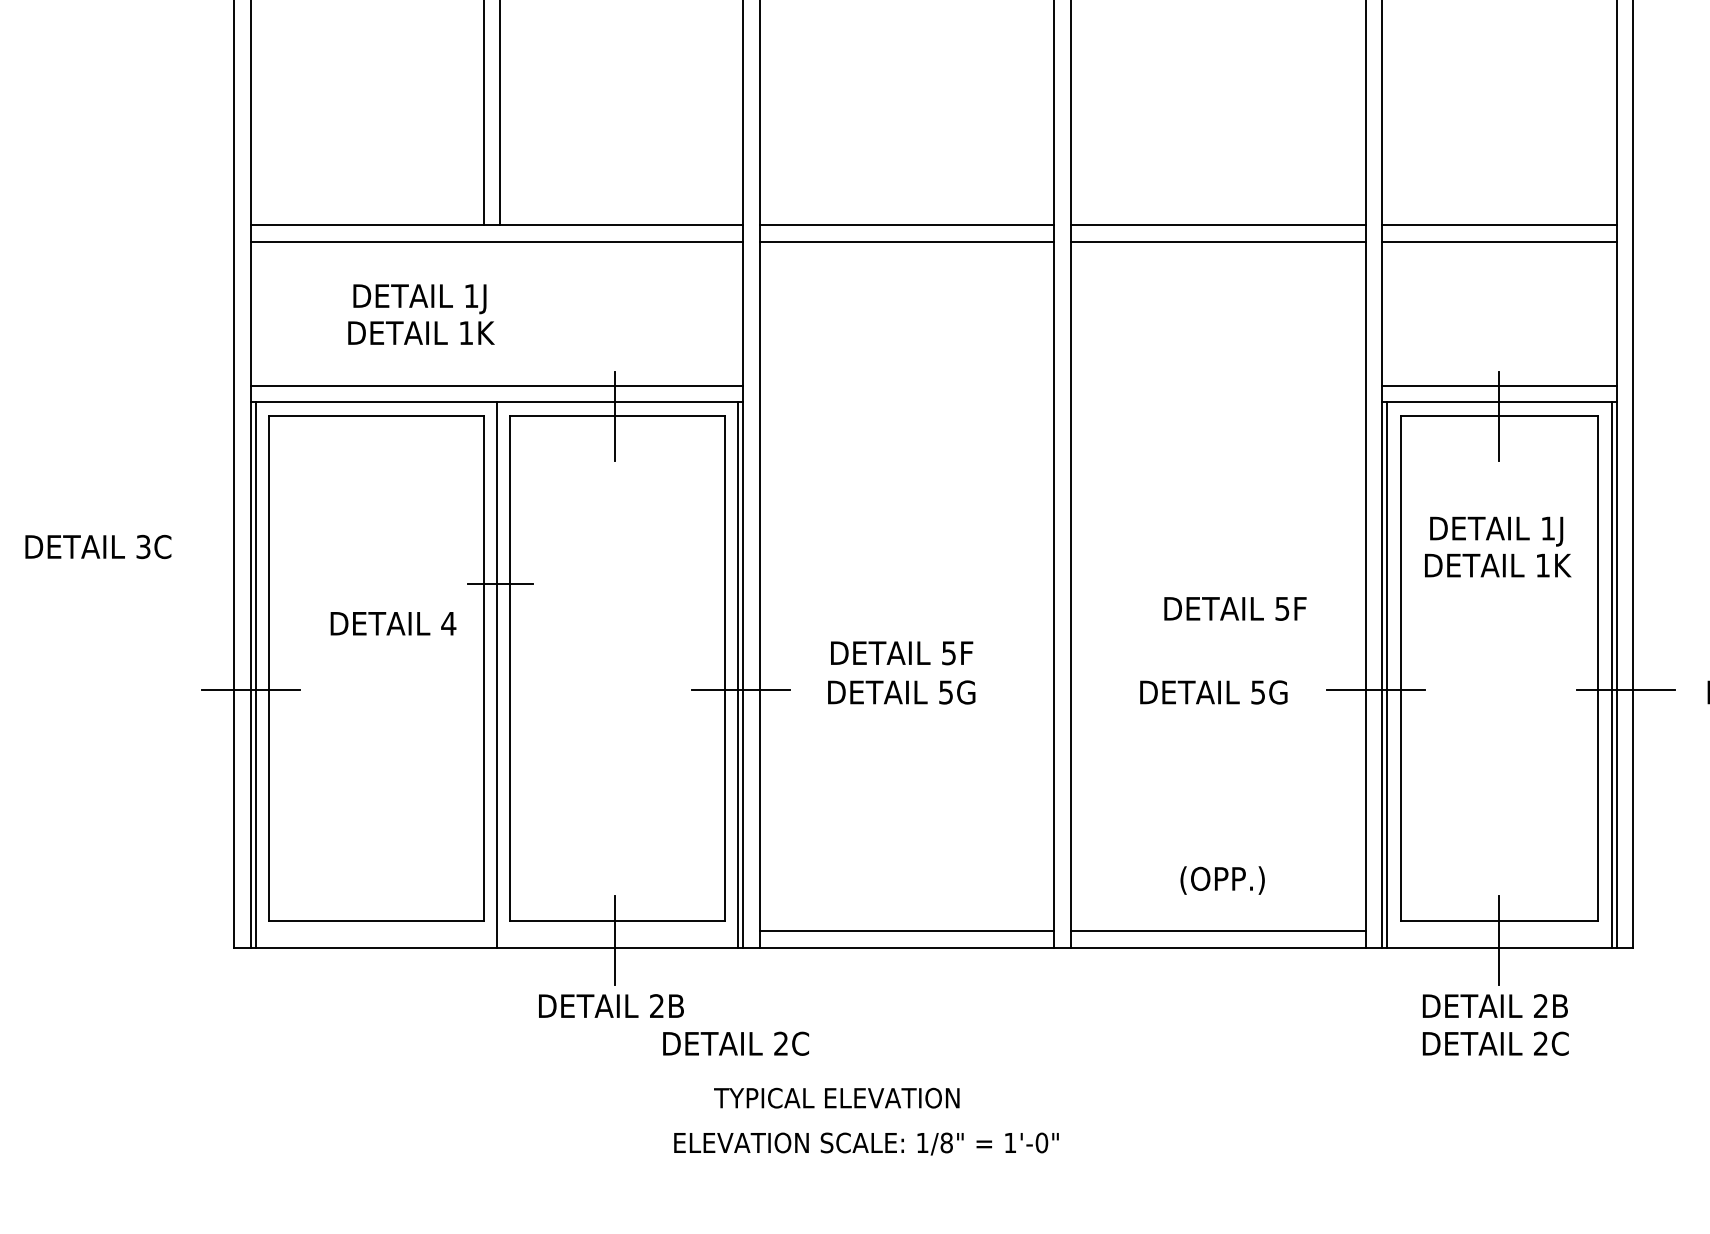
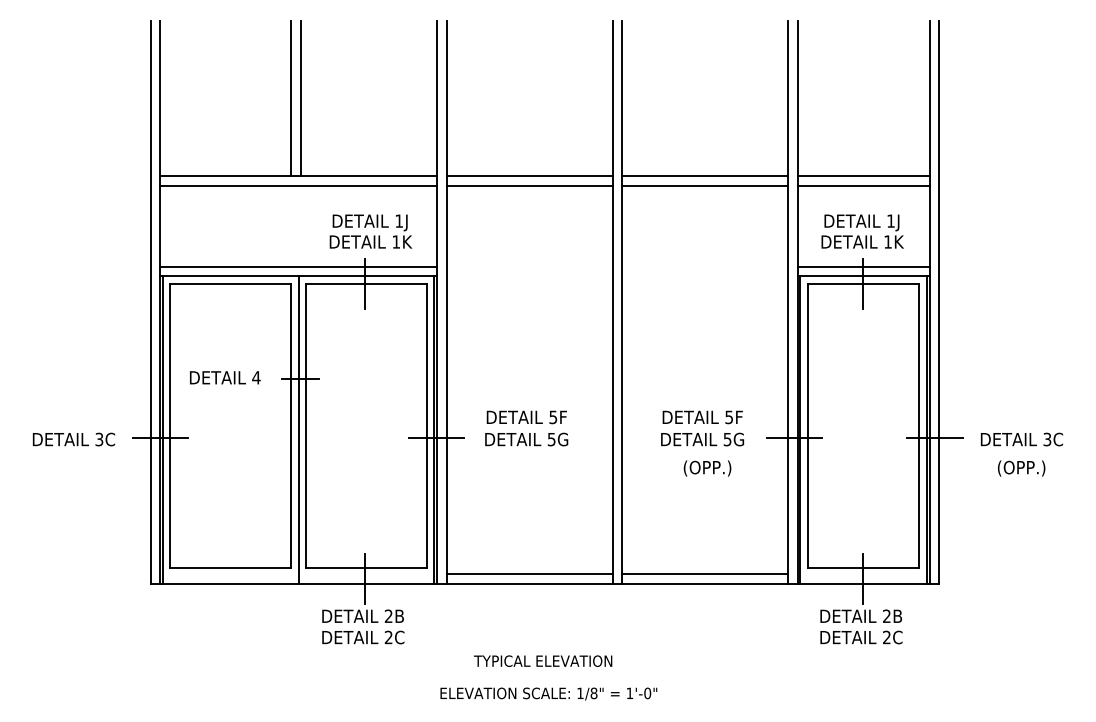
text: (420, 314) -> (370, 231), moved
text: (97, 546) -> (73, 439), moved
text: (1497, 546) -> (862, 231), moved
text: (1234, 608) -> (702, 417), moved
text: (393, 623) -> (225, 377), moved
text: (1222, 880) -> (707, 468), moved
text: (736, 1043) -> (363, 637), moved
text: (837, 1096) -> (543, 660), moved
text: (865, 1143) -> (548, 693), moved

